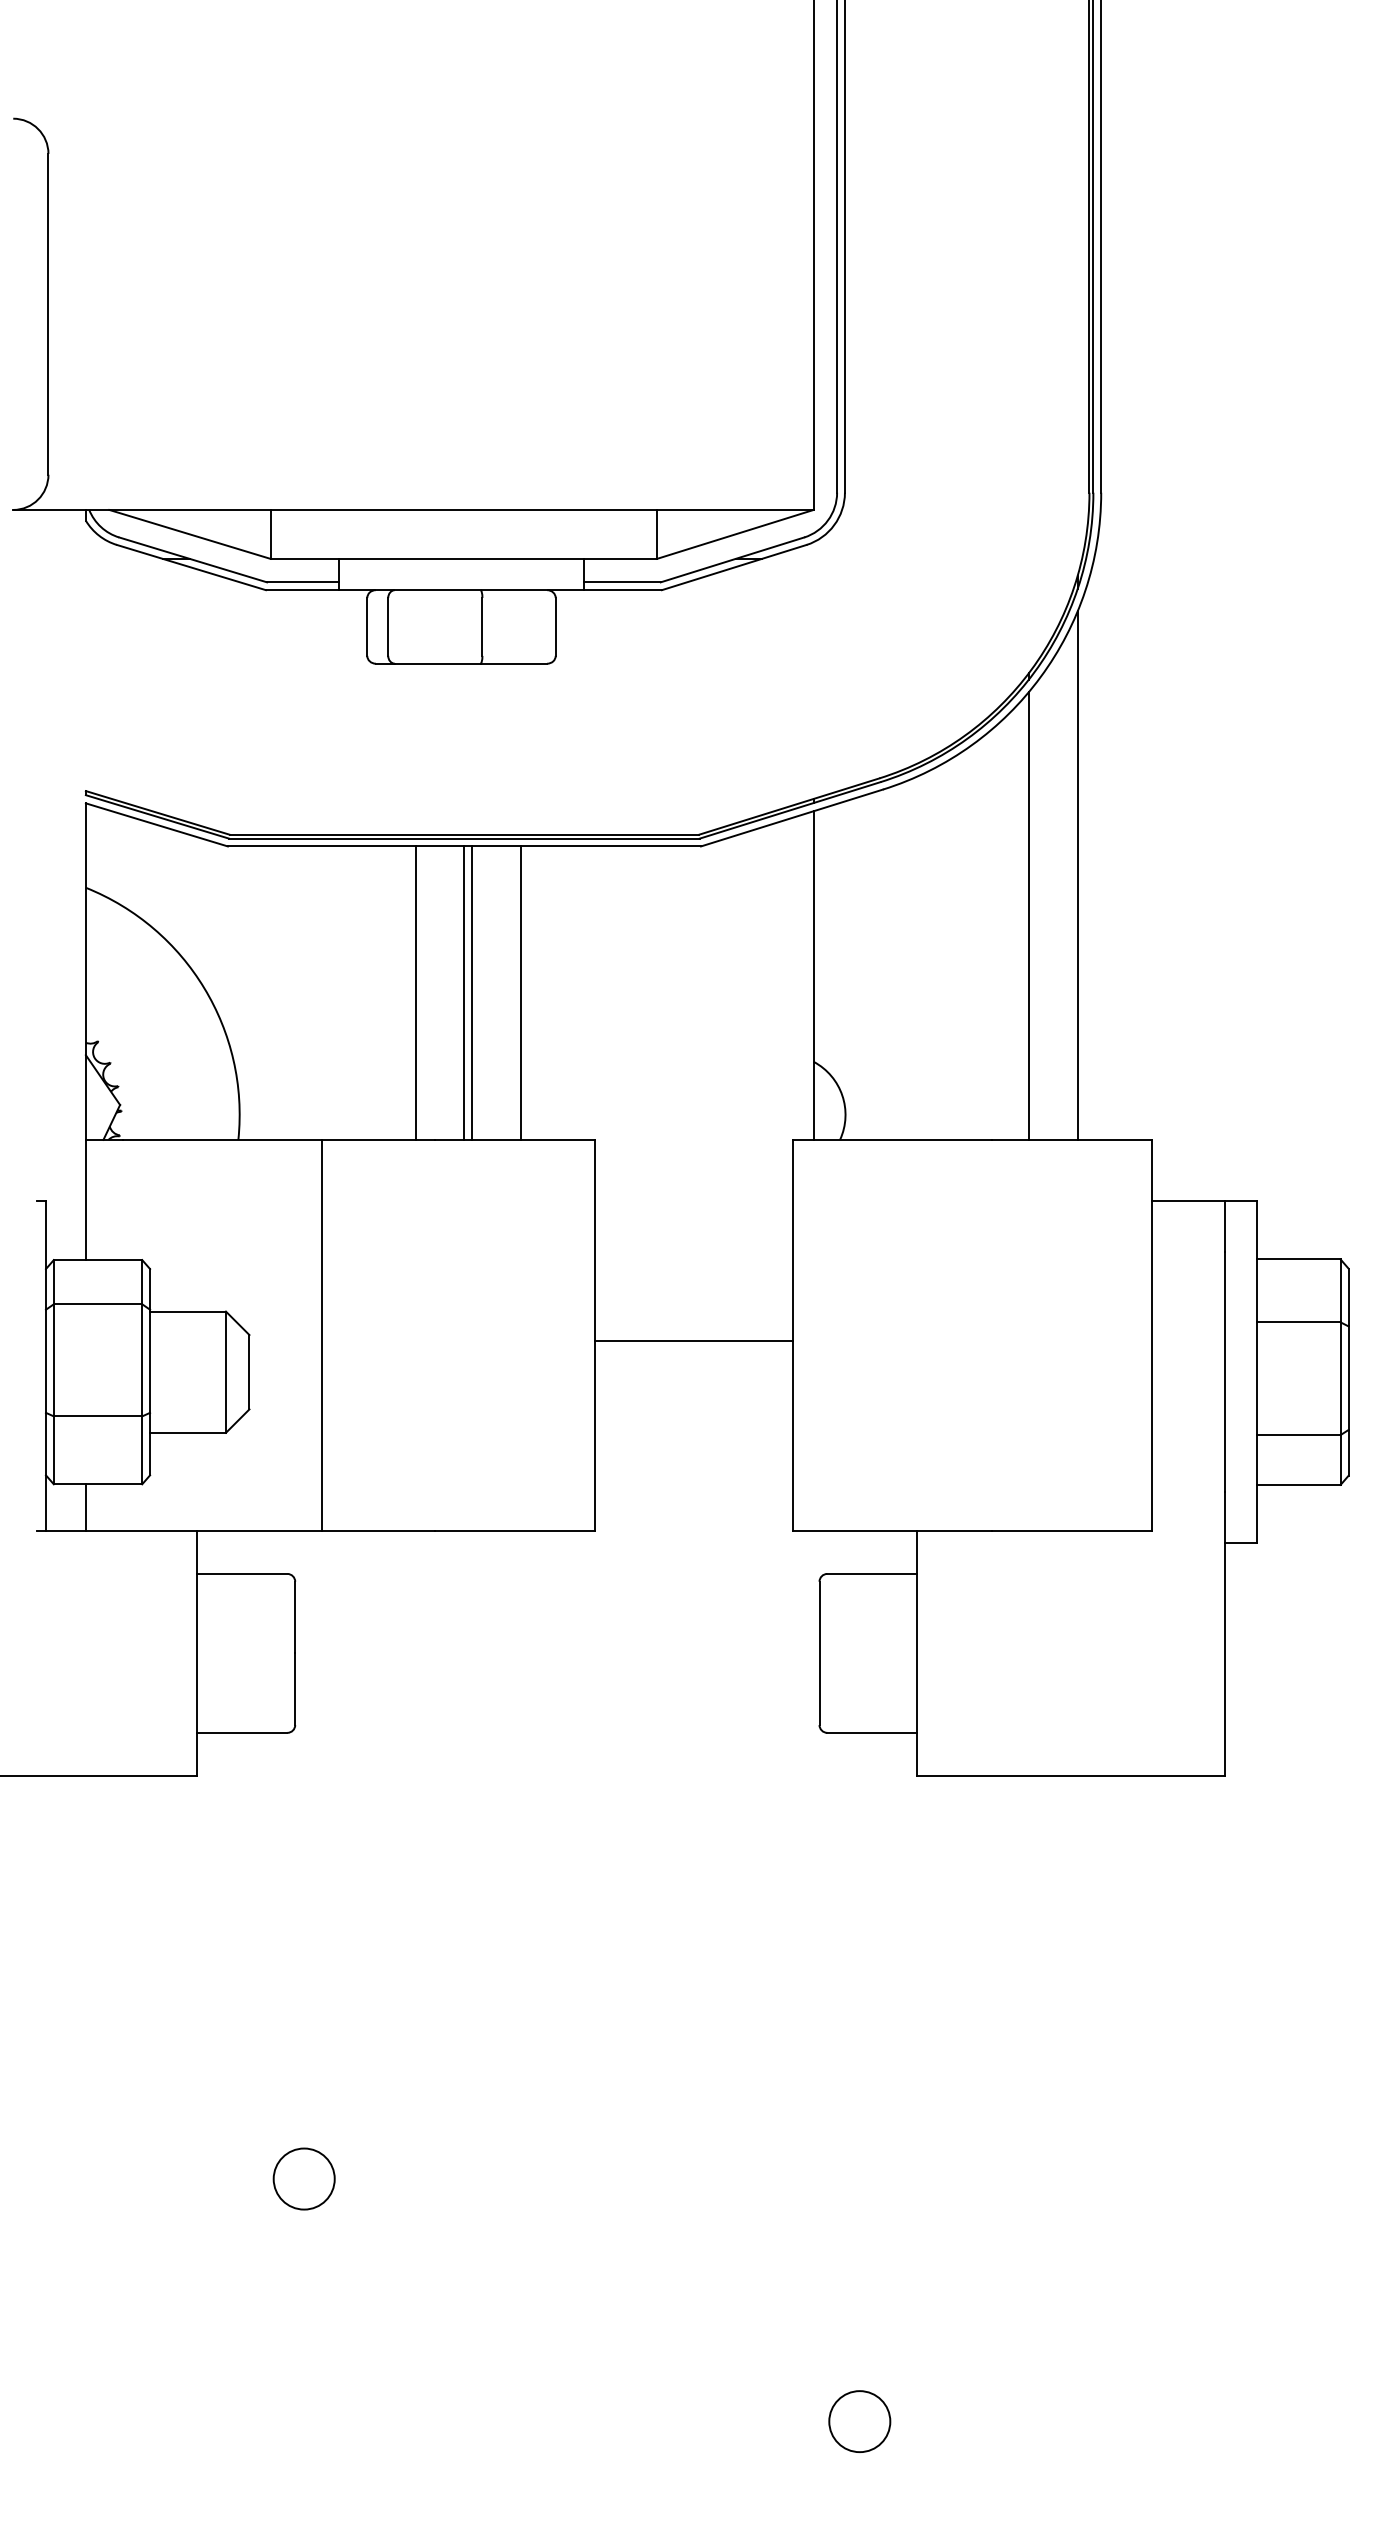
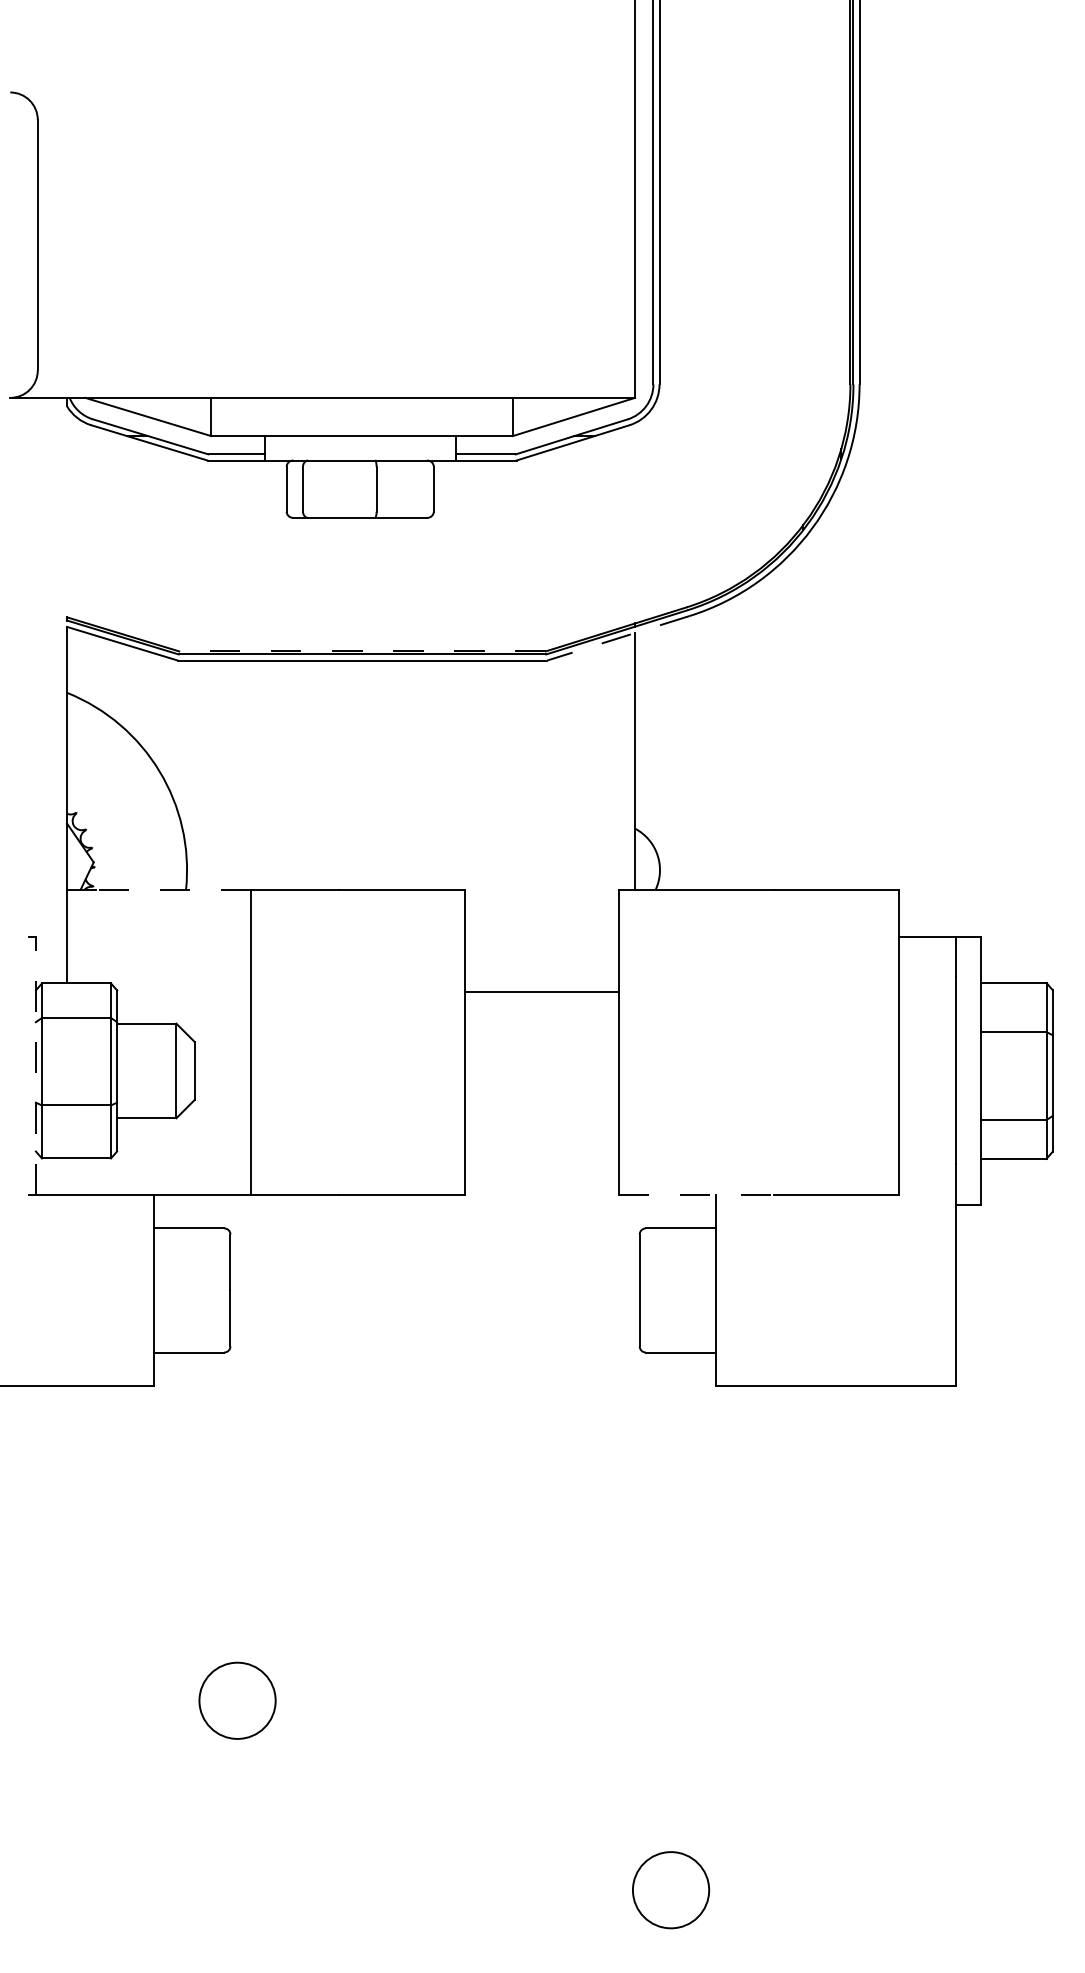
line: (791, 818) -> (617, 638), solid -> dashed
line: (464, 834) -> (362, 651), solid -> dashed
line: (1077, 875) -> (841, 683), removed
line: (1028, 915) -> (802, 714), removed
line: (415, 992) -> (324, 774), removed
line: (464, 992) -> (362, 774), removed
line: (472, 992) -> (368, 774), removed
line: (521, 992) -> (407, 774), removed
line: (222, 1139) -> (173, 889), solid -> dashed
line: (693, 1341) -> (541, 992), moved
line: (46, 1365) -> (36, 1065), solid -> dashed
line: (85, 1507) -> (66, 1176), removed
line: (892, 1531) -> (696, 1195), solid -> dashed
circle: (303, 2178) -> (236, 1700), size x1.6
circle: (859, 2421) -> (670, 1890), size x1.6

